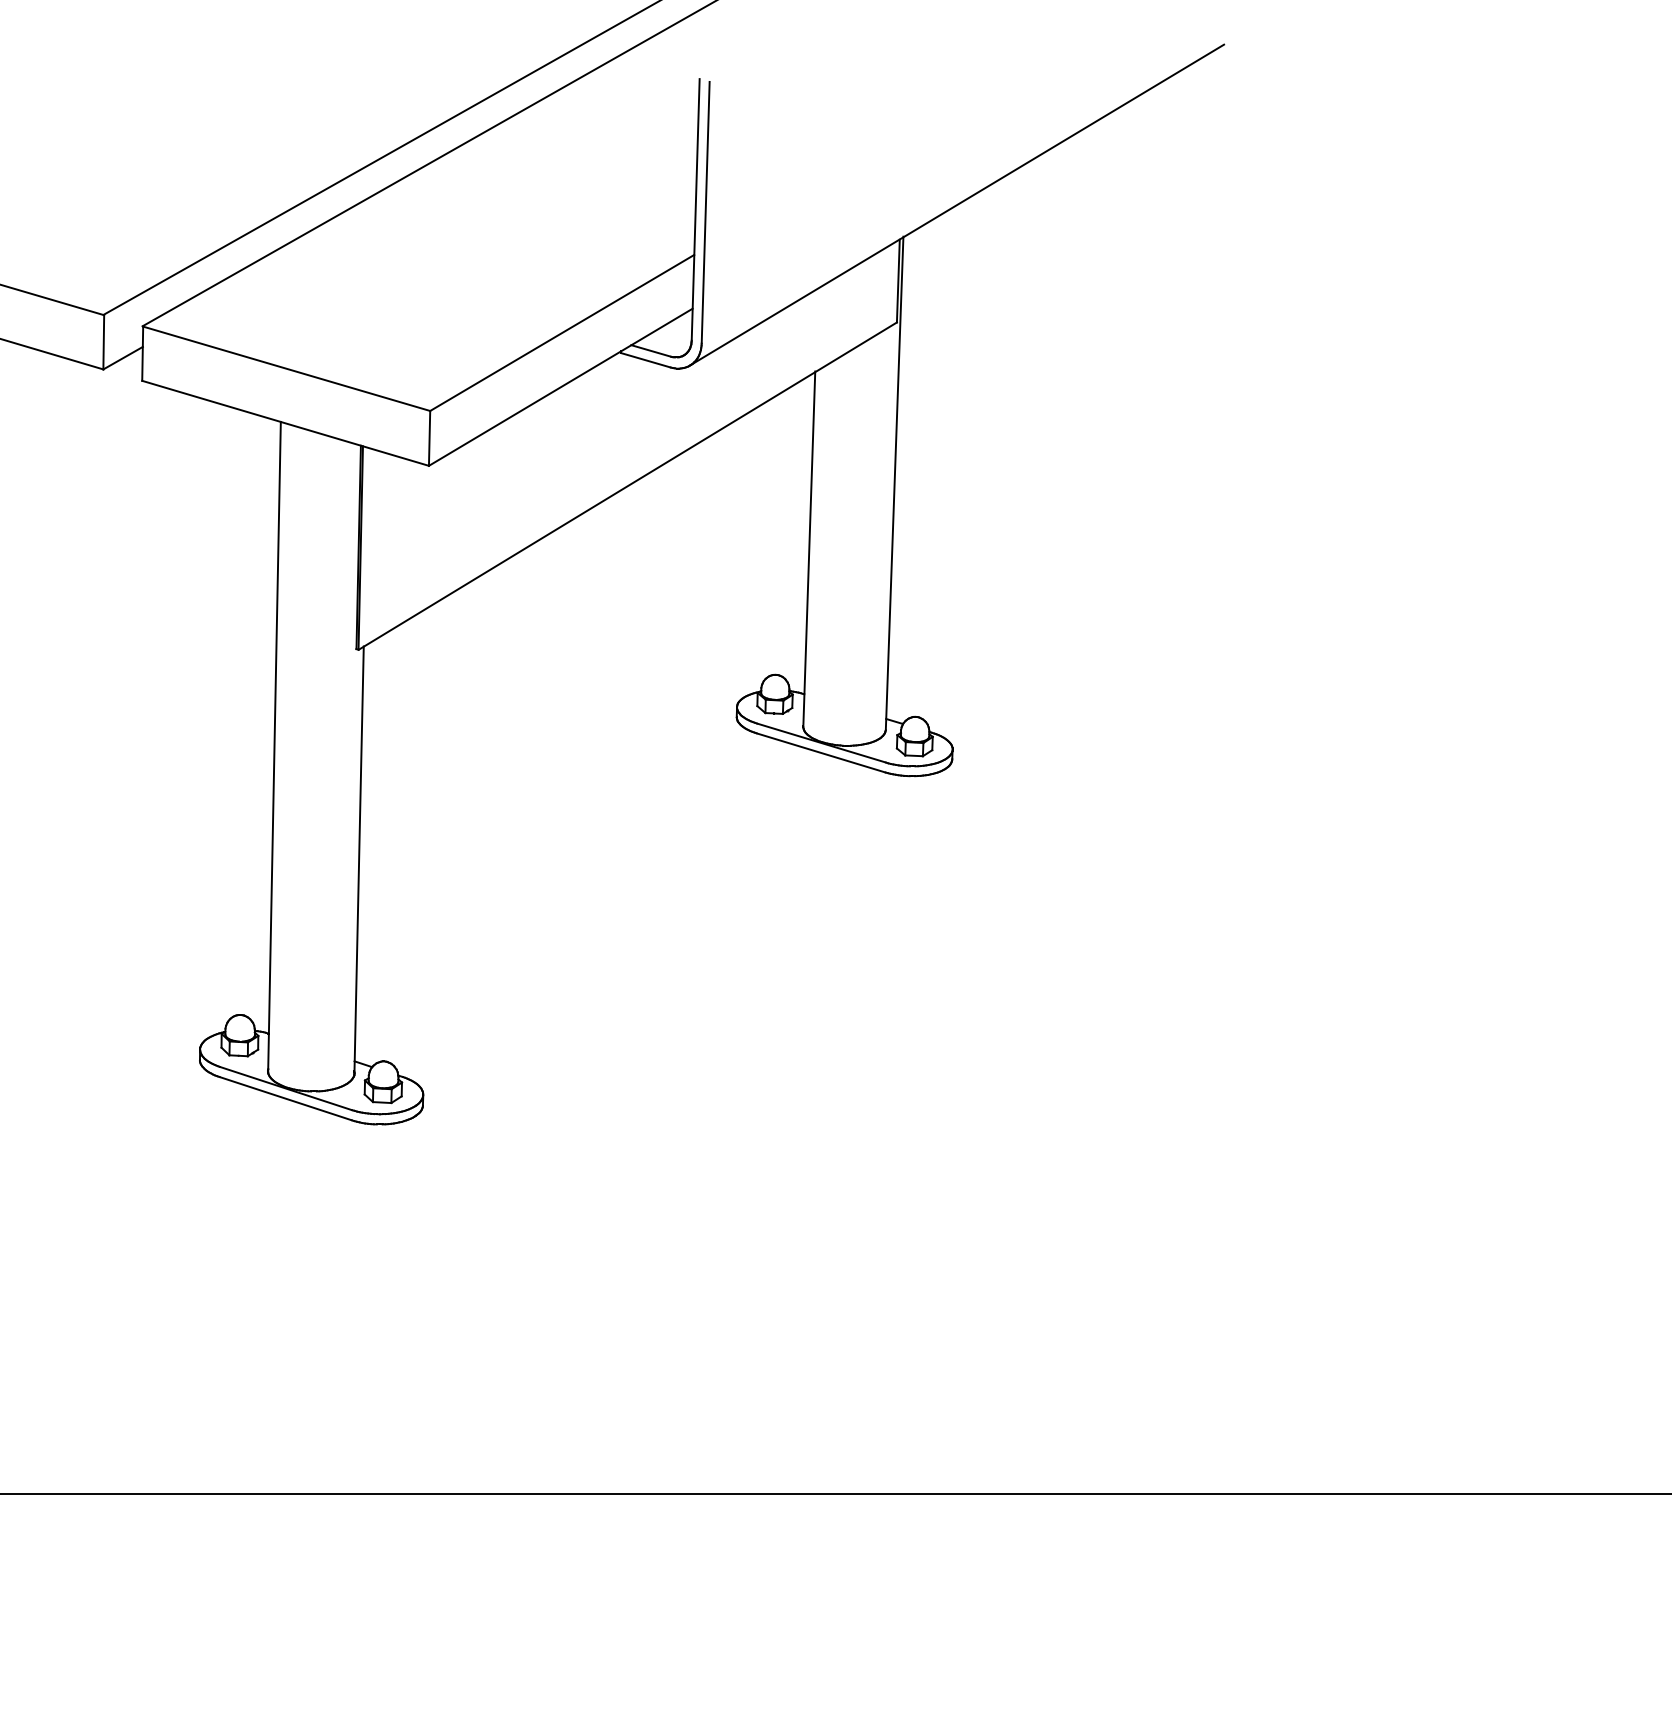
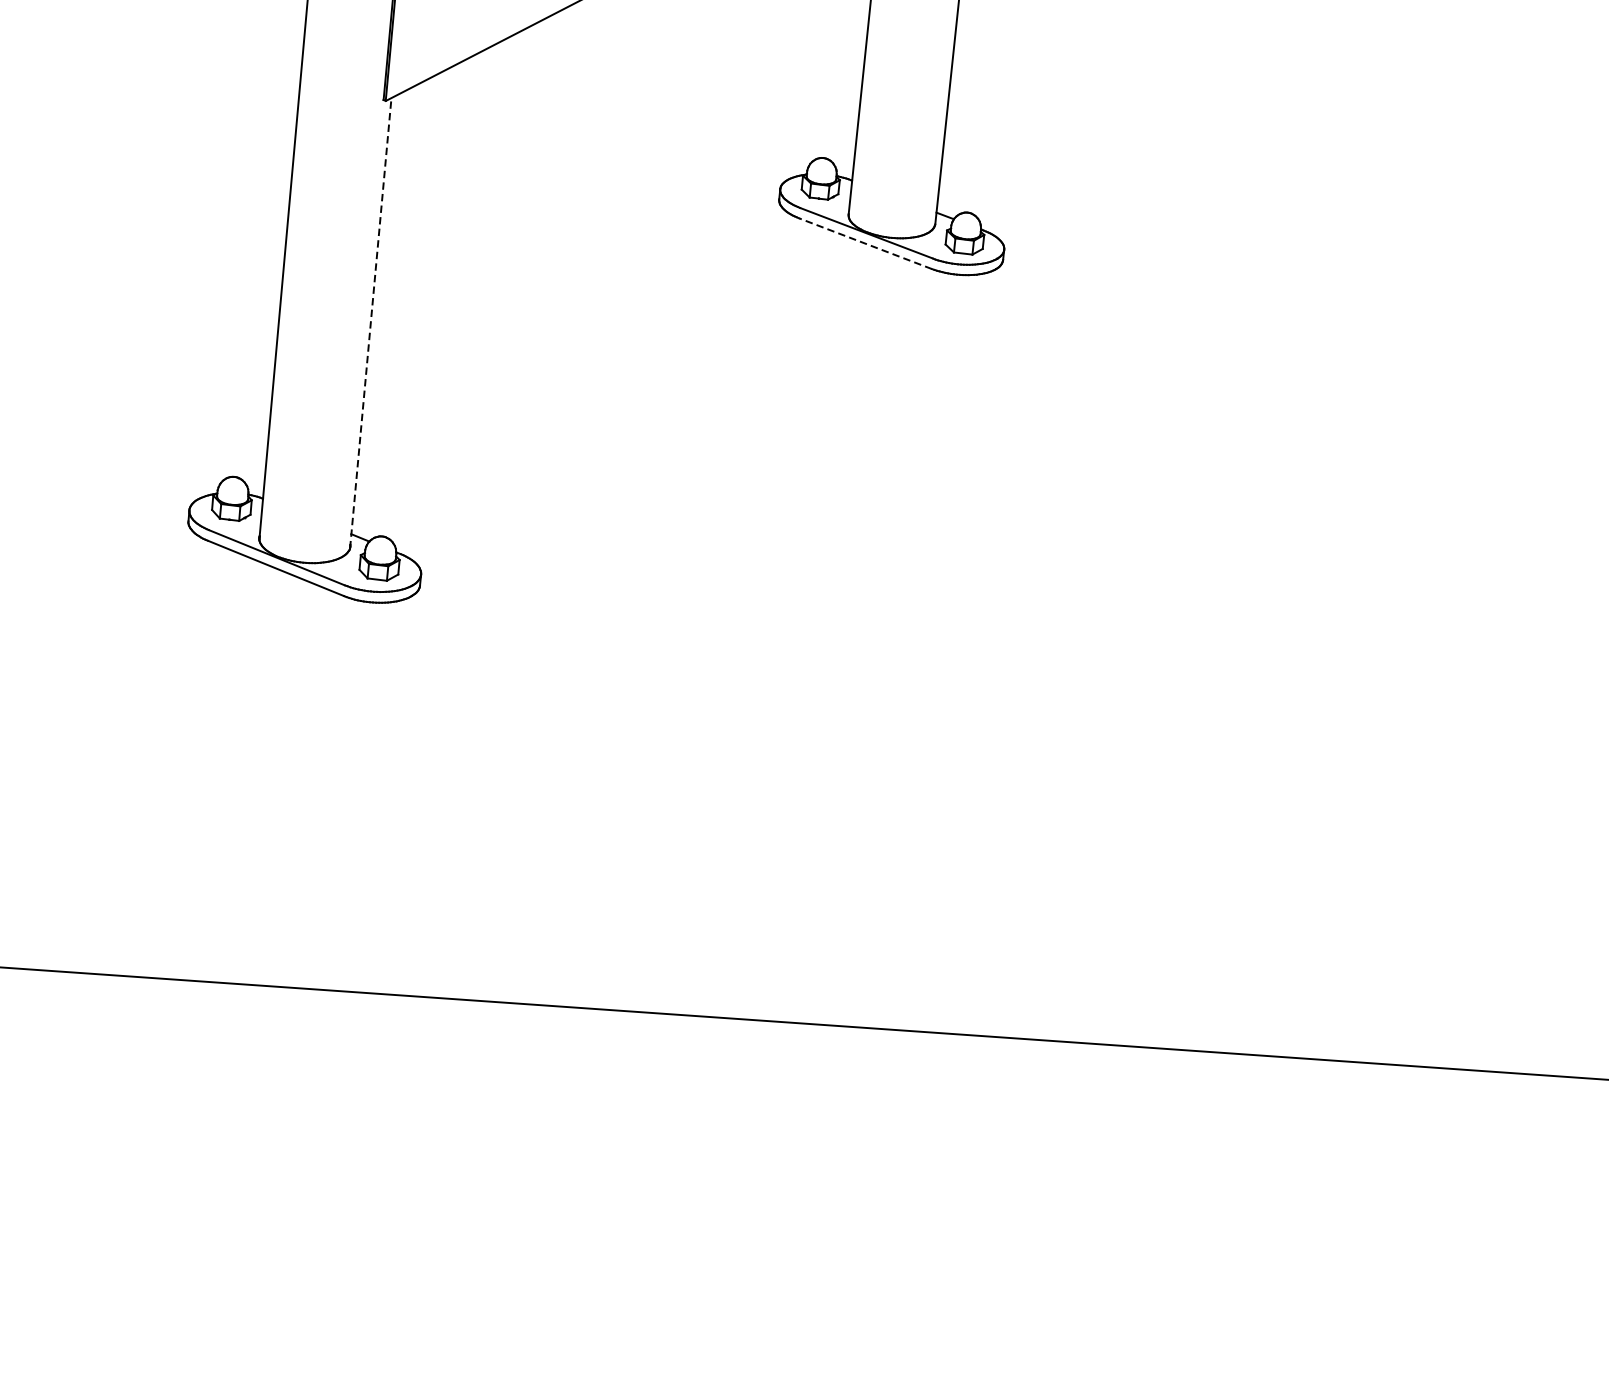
line: (820, 752) -> (864, 243), solid -> dashed
line: (359, 860) -> (371, 322), solid -> dashed

